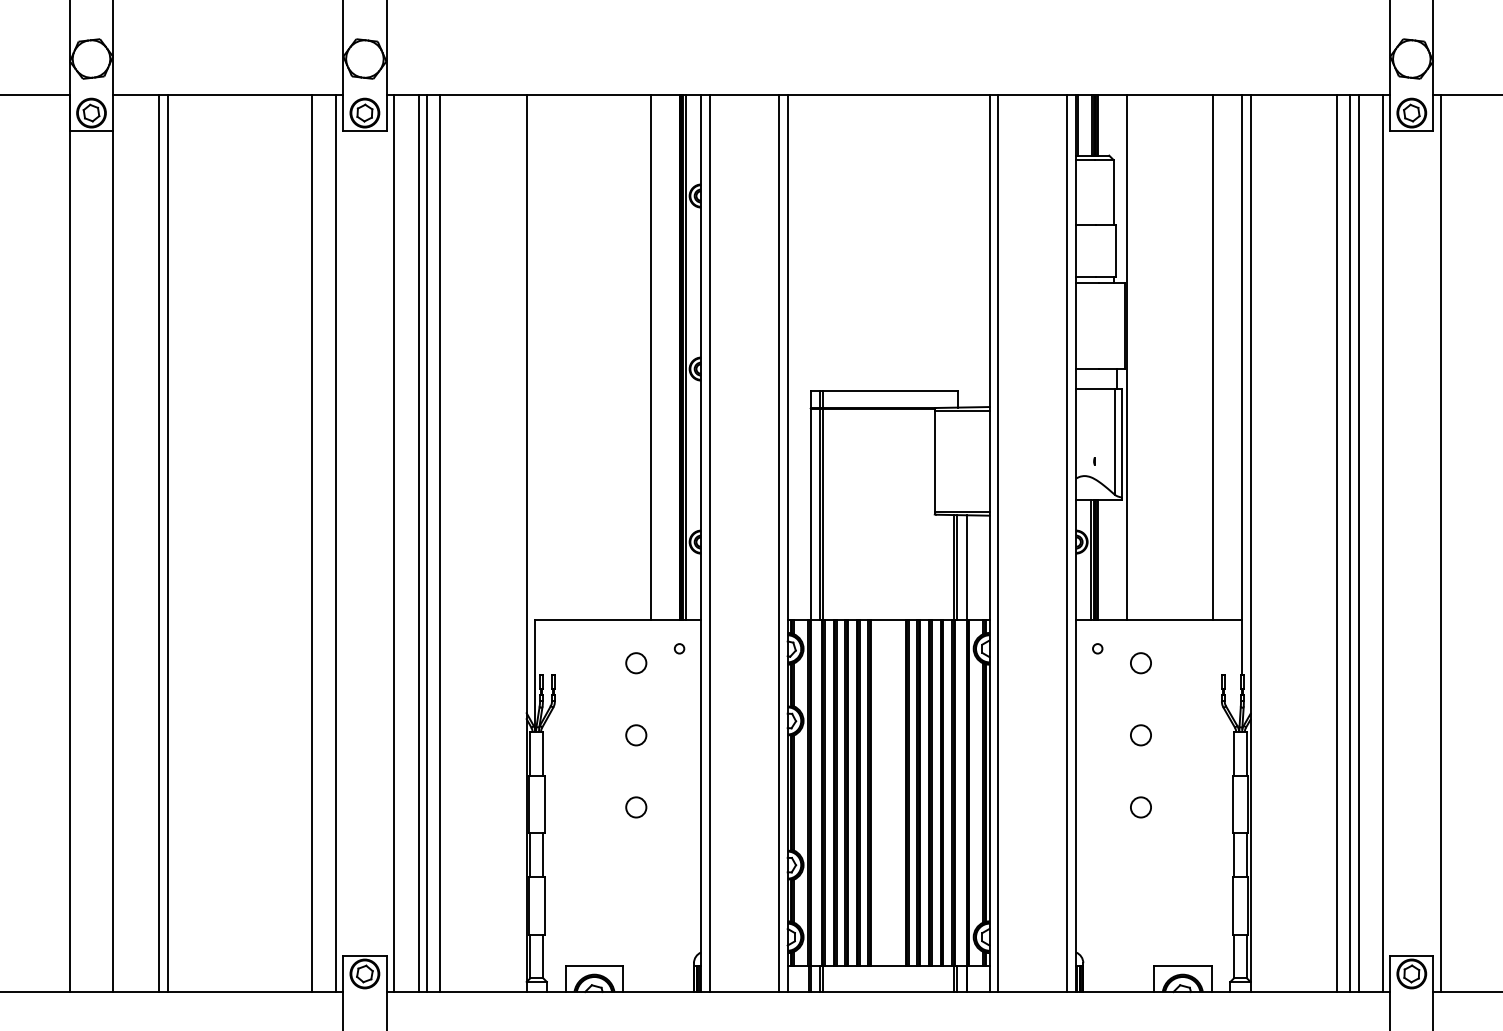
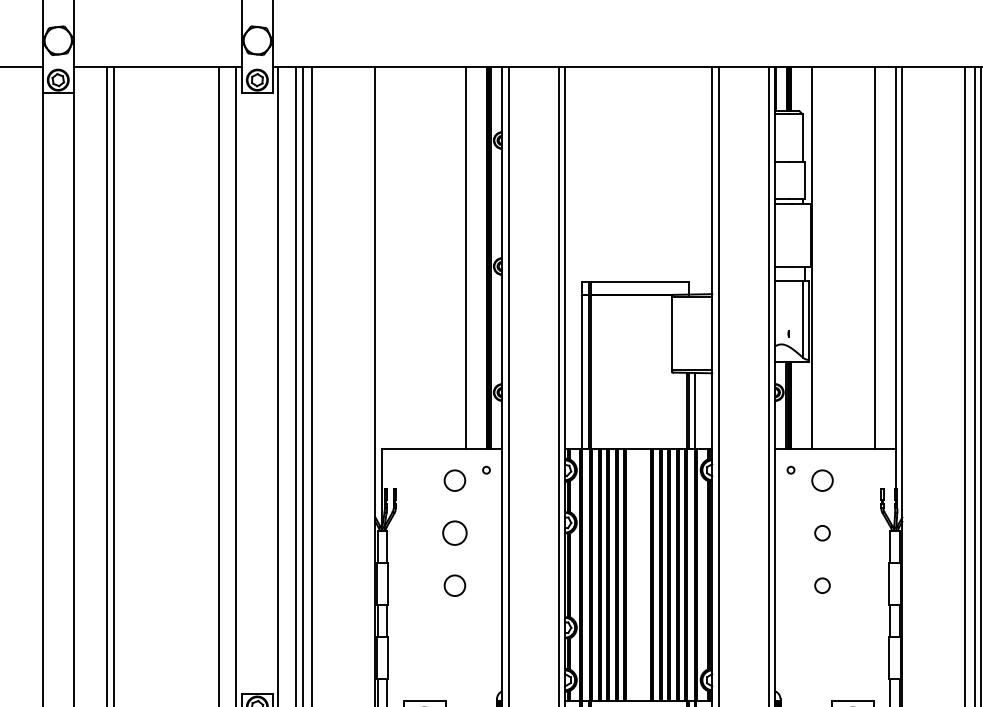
circle: (636, 663) -> (455, 480), size x1.4
circle: (1140, 663) -> (822, 480), size x1.4
circle: (636, 735) -> (455, 533), size x1.6
circle: (636, 807) -> (455, 585), size x1.4

